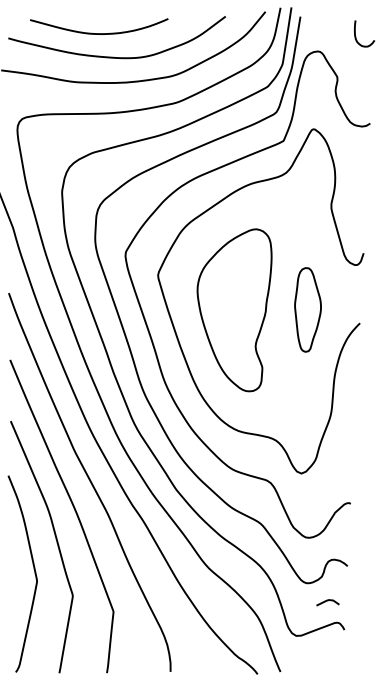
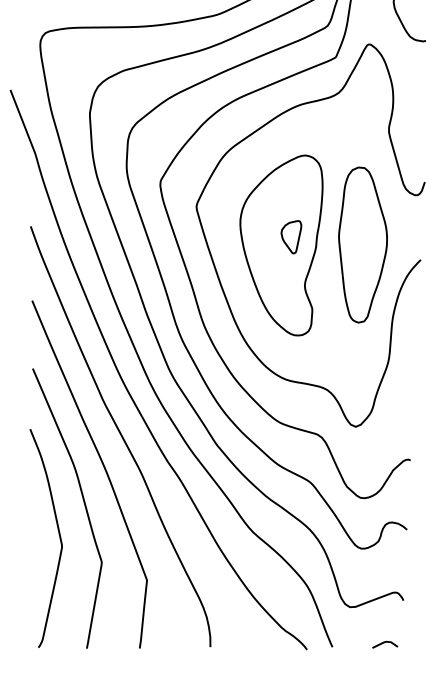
part: (243, 302) -> (291, 236), added
part: (307, 309) -> (362, 244), size x1.67
curve: (327, 601) -> (384, 643), moved

